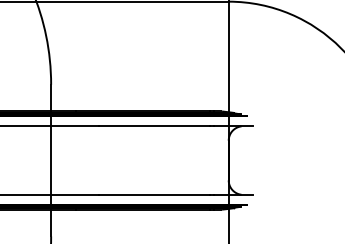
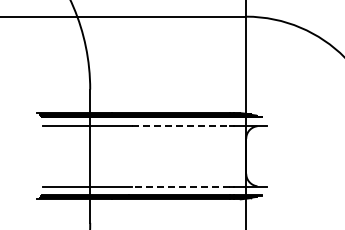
line: (155, 125) -> (181, 125), solid -> dashed
line: (155, 194) -> (181, 186), solid -> dashed

